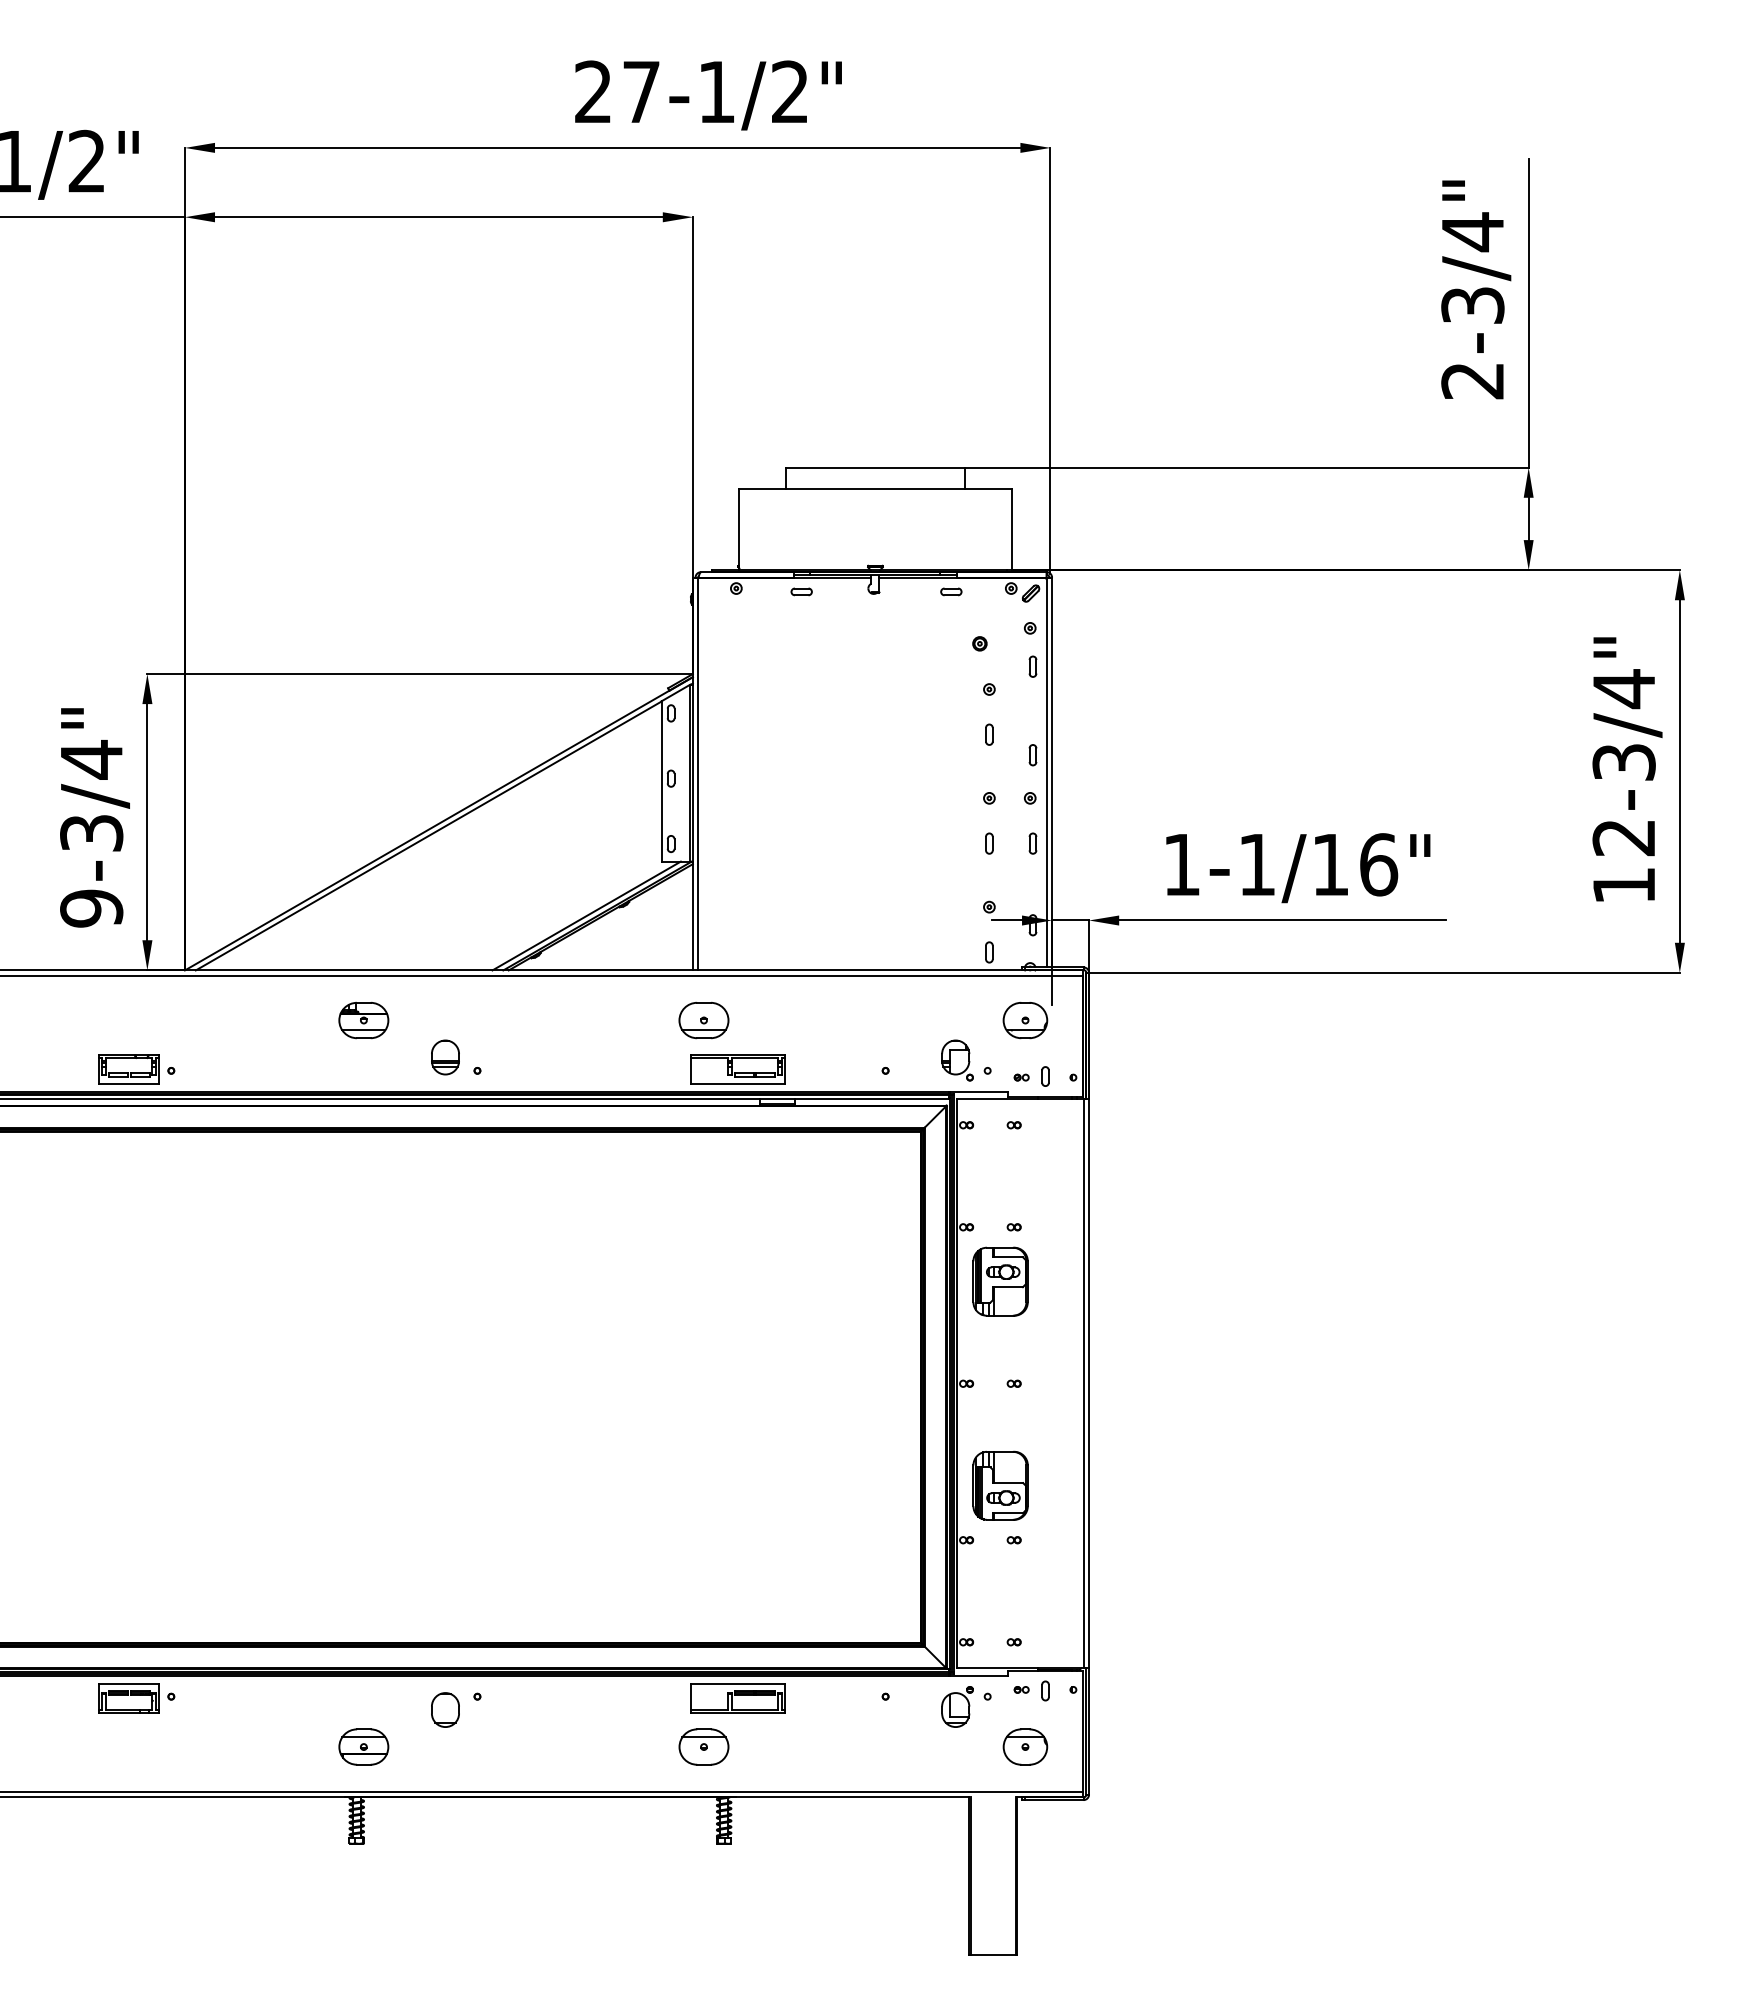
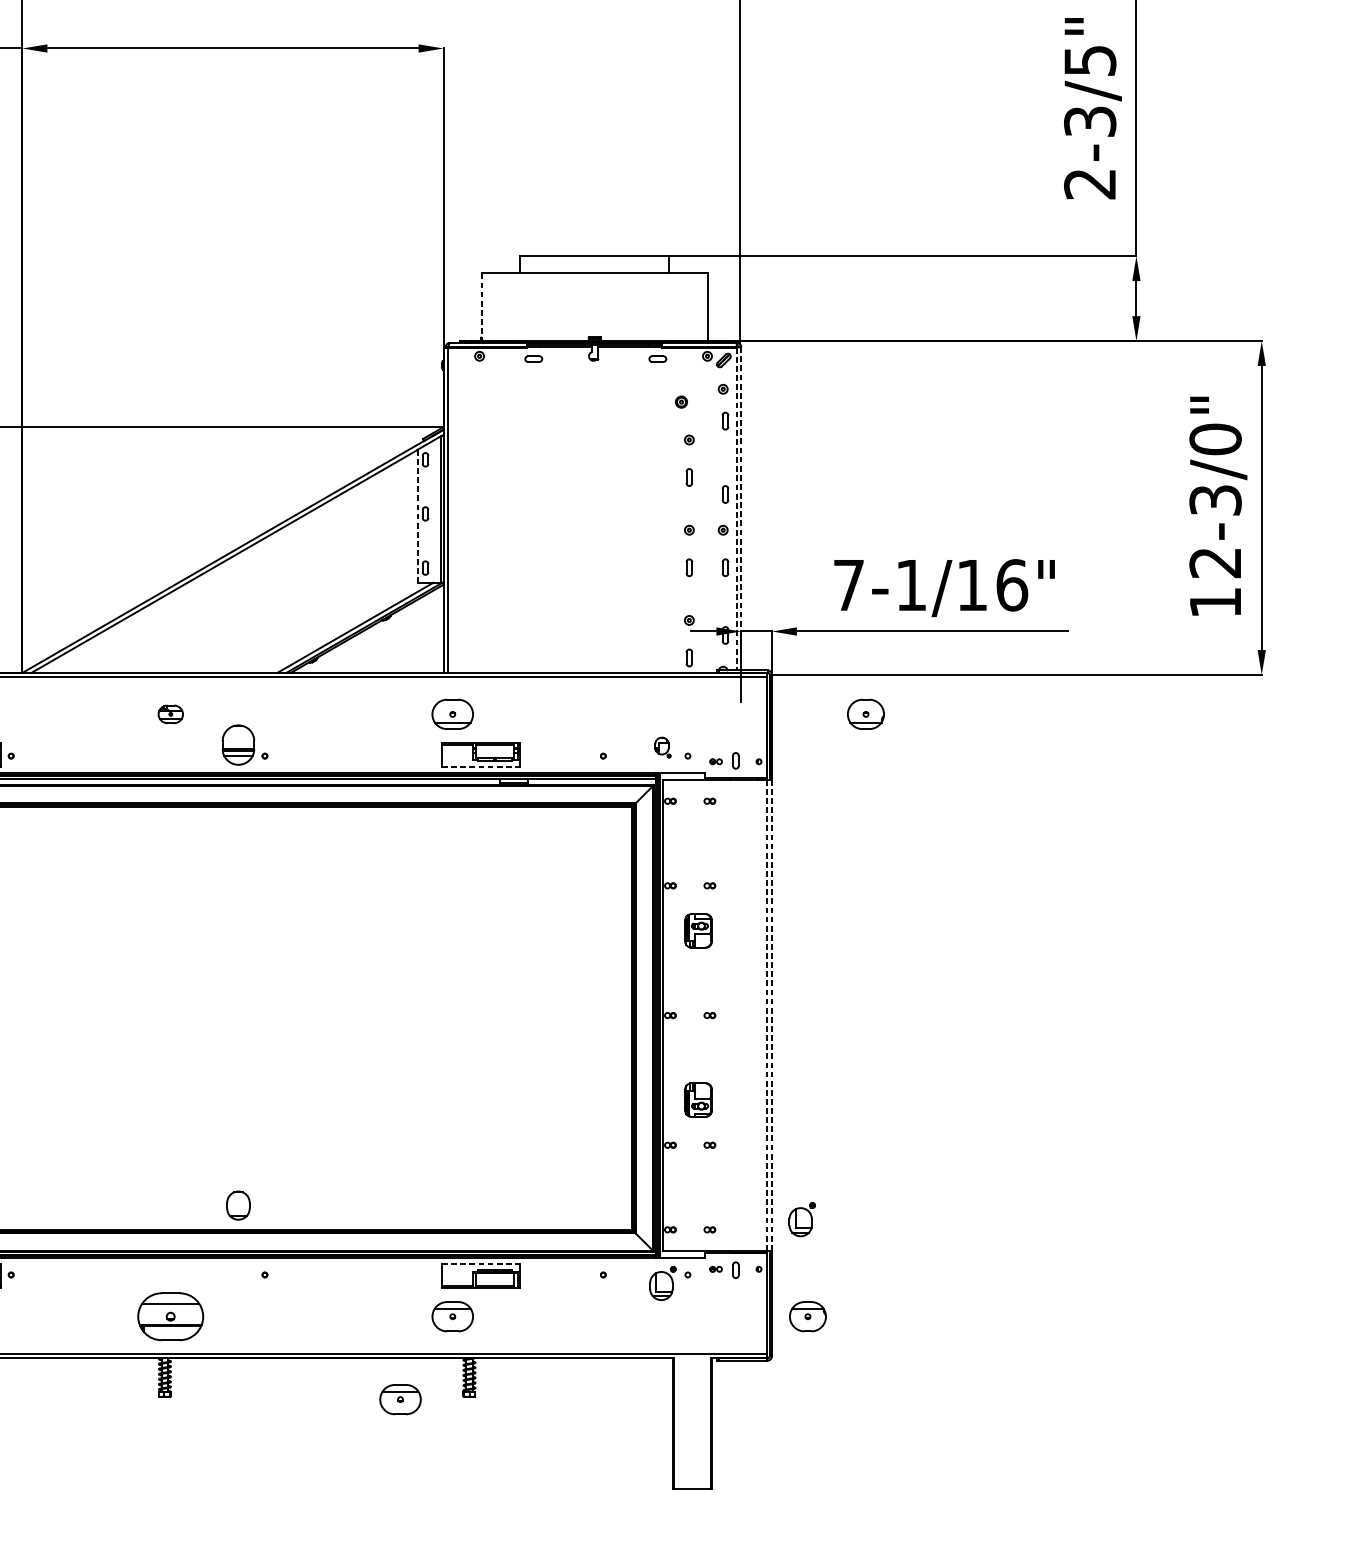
text: (1473, 232) -> (1090, 61), 2-3/4" -> 2-3/5"
line: (739, 529) -> (482, 307), solid -> dashed
text: (1623, 689) -> (1215, 440), 12-3/4" -> 12-3/0"
line: (1046, 772) -> (736, 508), solid -> dashed
line: (1052, 772) -> (741, 508), solid -> dashed
line: (661, 781) -> (417, 516), solid -> dashed
text: (1181, 864) -> (848, 585), 1-1/16" -> 7-1/16"
part: (363, 1020) -> (170, 714), size x0.6
part: (1025, 1020) -> (866, 714), moved
part: (445, 1057) -> (238, 745), size x1.4
part: (957, 1060) -> (662, 747), size x0.6
line: (738, 1084) -> (481, 767), solid -> dashed
part: (1000, 1281) -> (698, 930), size x0.6
line: (1083, 1384) -> (767, 1016), solid -> dashed
line: (1089, 1384) -> (772, 1016), solid -> dashed
part: (1000, 1485) -> (698, 1099), size x0.6
part: (1125, 1629) -> (802, 1219), added
line: (738, 1683) -> (481, 1264), solid -> dashed
part: (445, 1709) -> (238, 1205), moved
part: (363, 1746) -> (170, 1316), size x1.6
part: (1025, 1746) -> (807, 1316), moved
part: (640, 1846) -> (400, 1399), added

